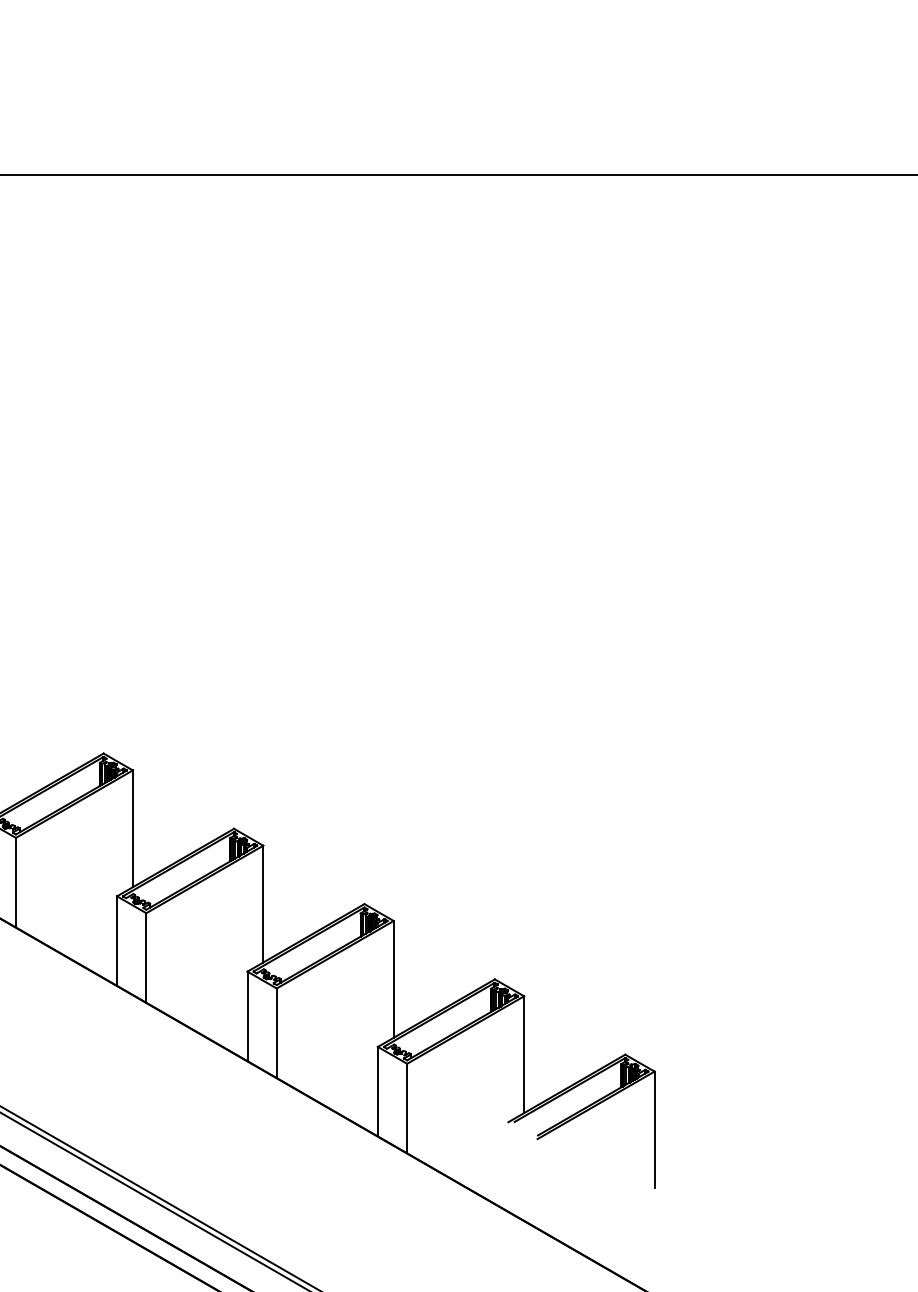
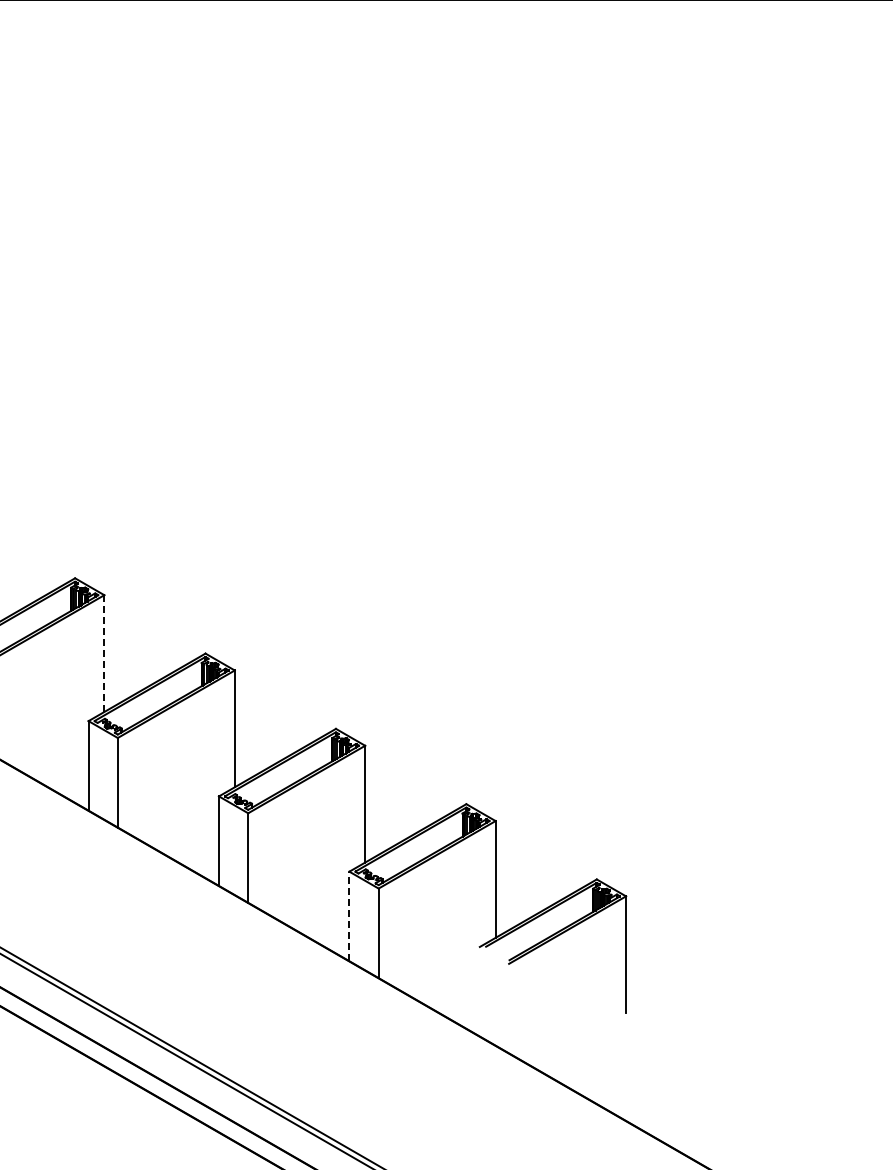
line: (132, 828) -> (103, 653), solid -> dashed
line: (377, 1091) -> (348, 916), solid -> dashed

